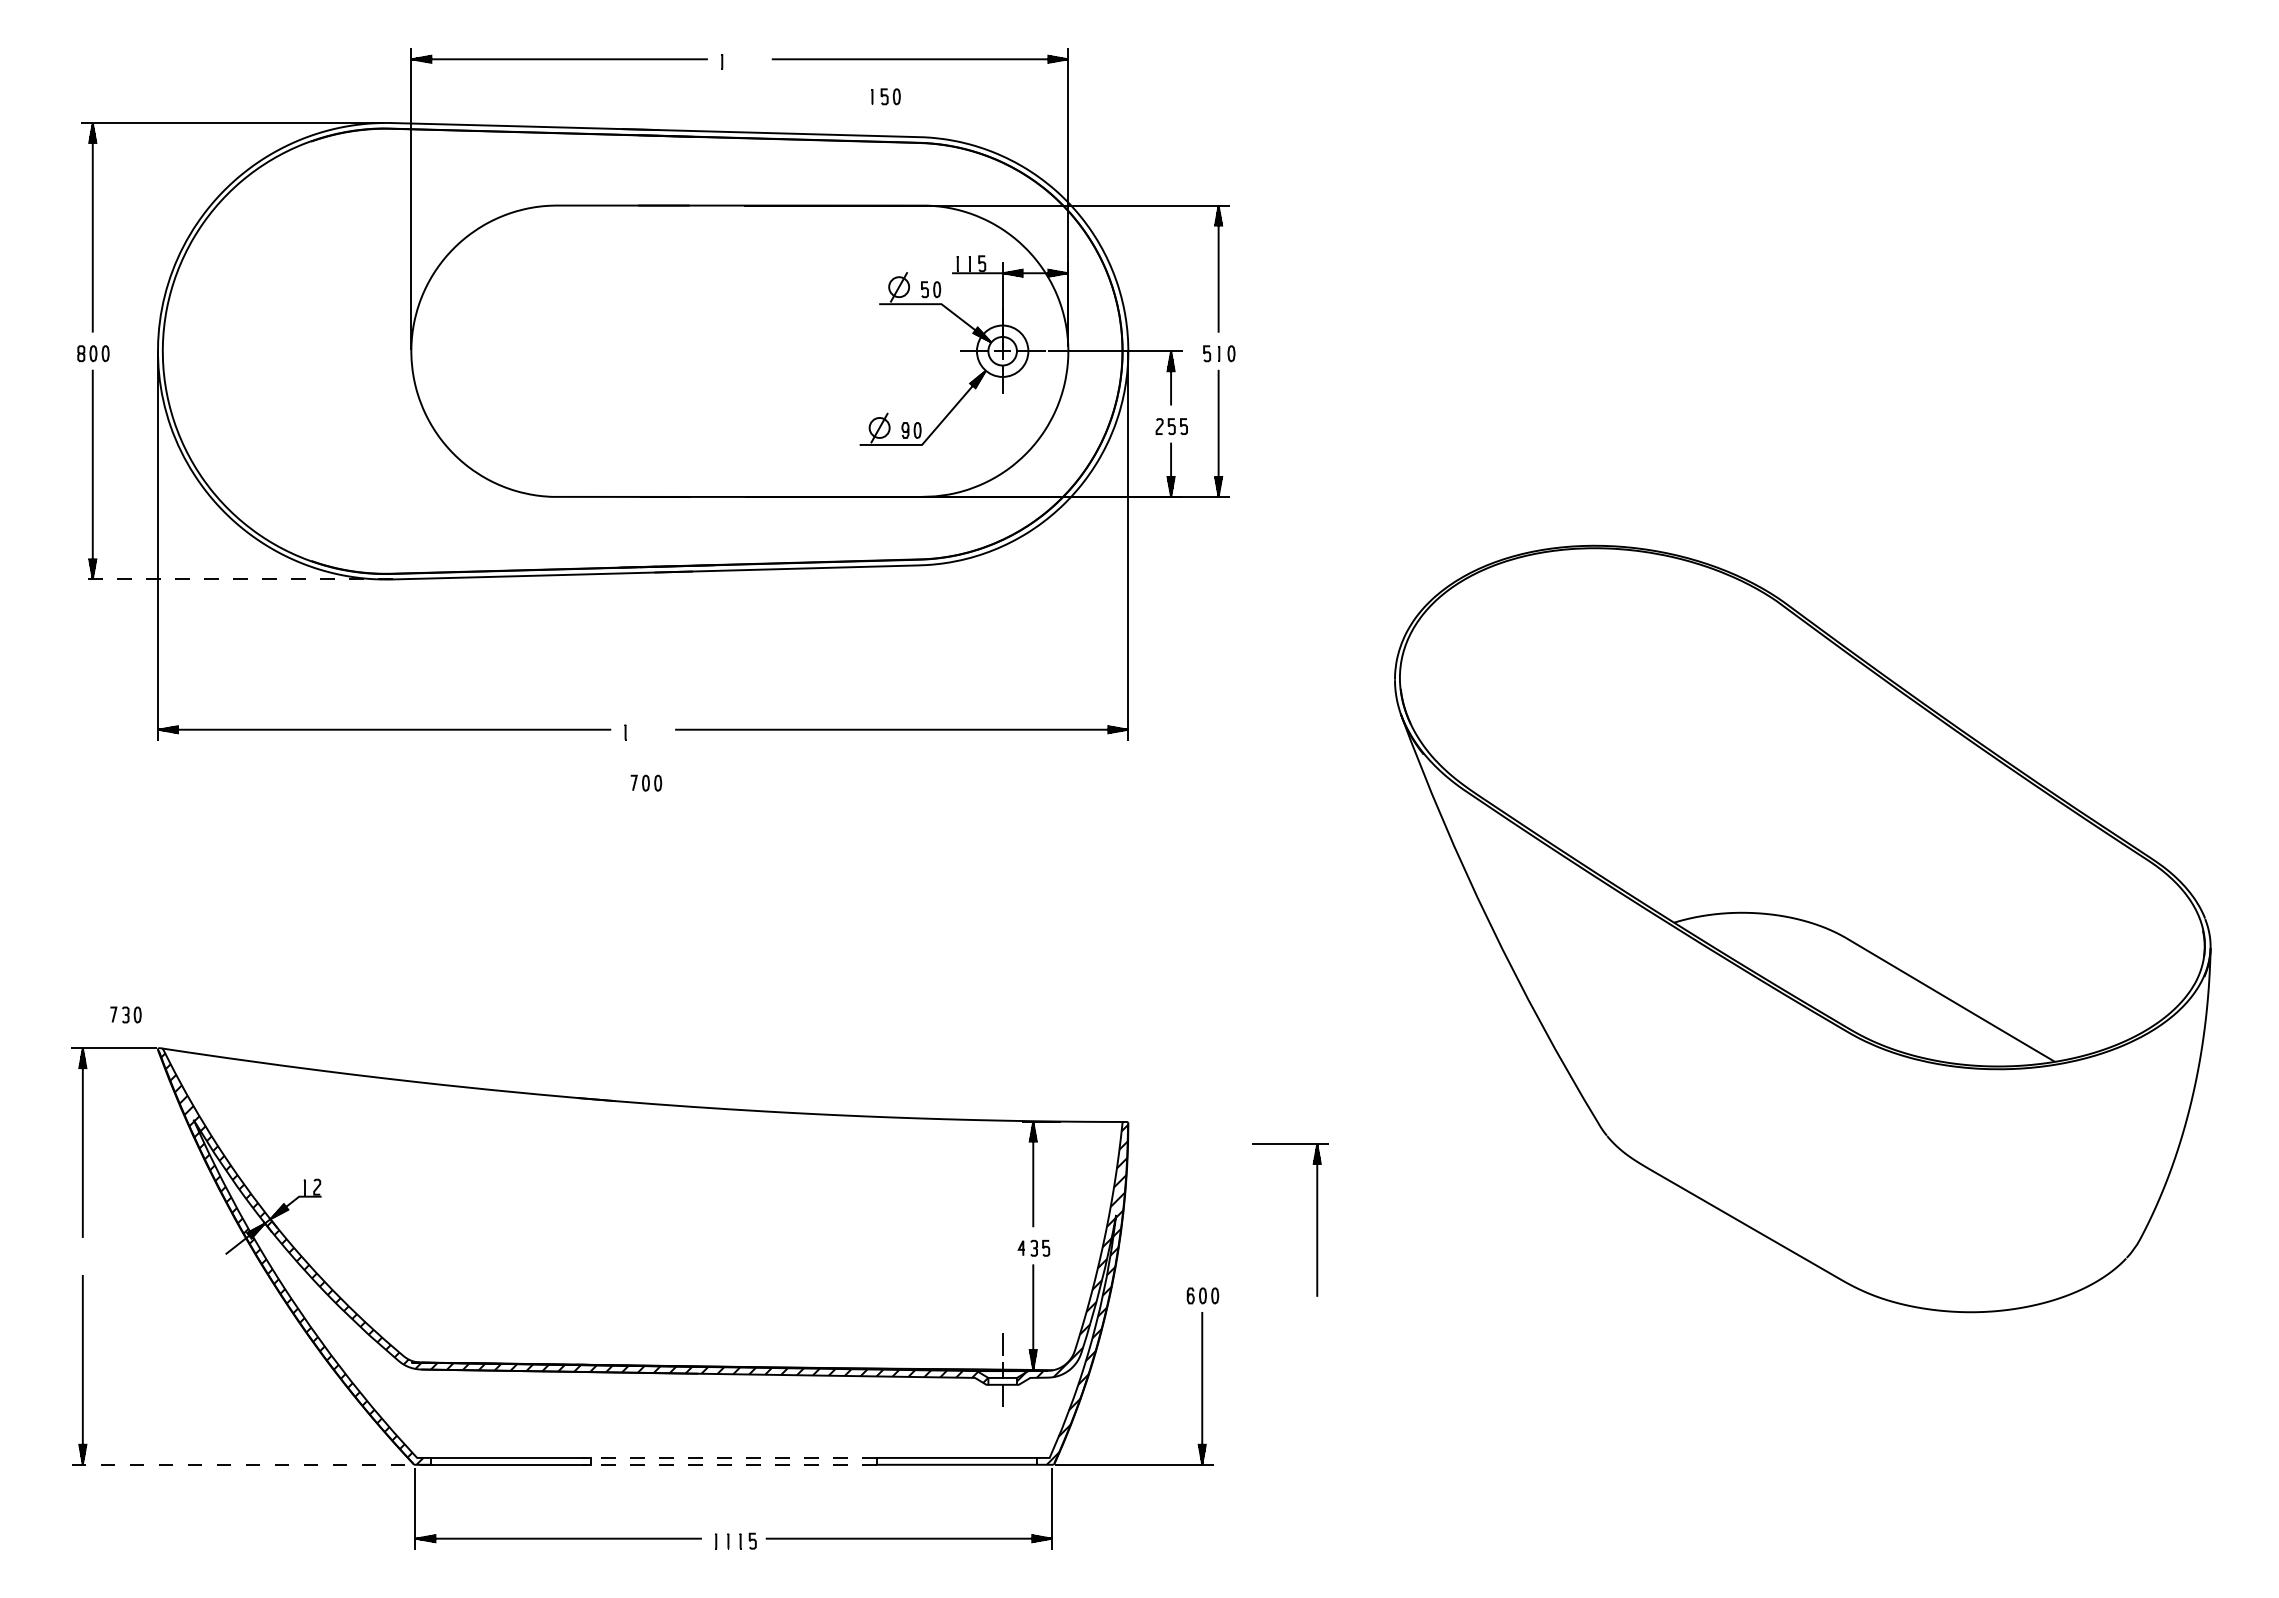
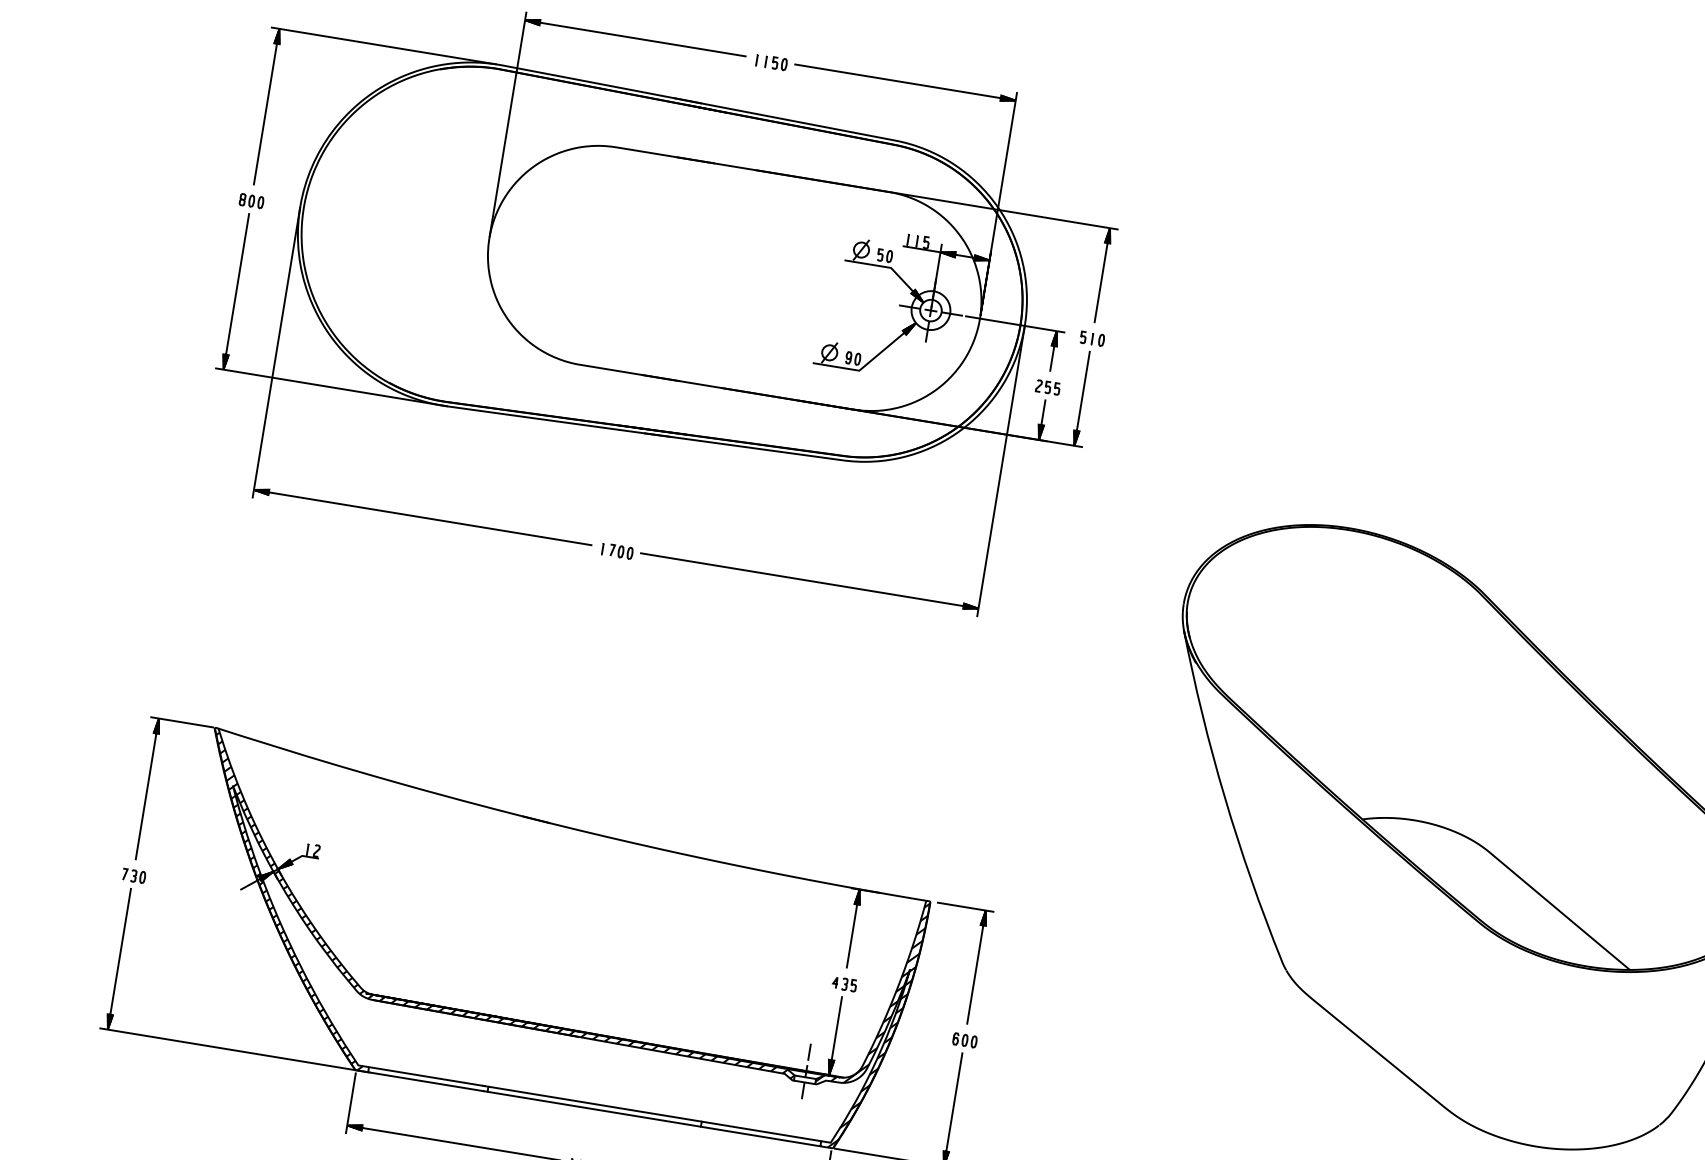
part: (885, 96) -> (775, 63), moved
line: (237, 579) -> (331, 387), dashed -> solid
part: (646, 782) -> (621, 551), moved
part: (125, 1014) -> (133, 875), moved
part: (1316, 1219) -> (975, 966), moved
line: (734, 1457) -> (595, 1103), dashed -> solid
line: (252, 1464) -> (234, 1050), dashed -> solid
line: (734, 1464) -> (594, 1109), dashed -> solid

